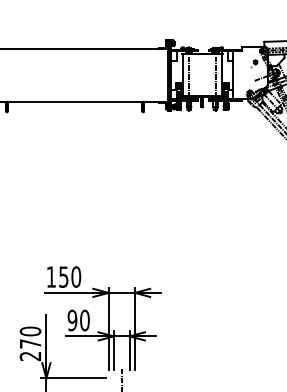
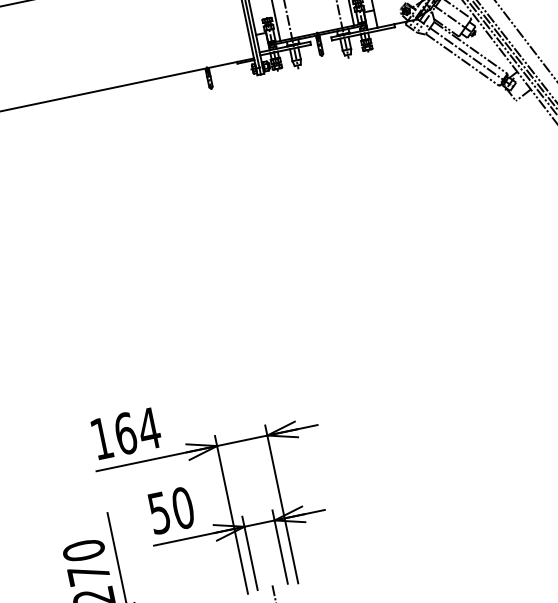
text: (70, 276) -> (138, 429), 150 -> 164
text: (72, 319) -> (159, 511), 90 -> 50

